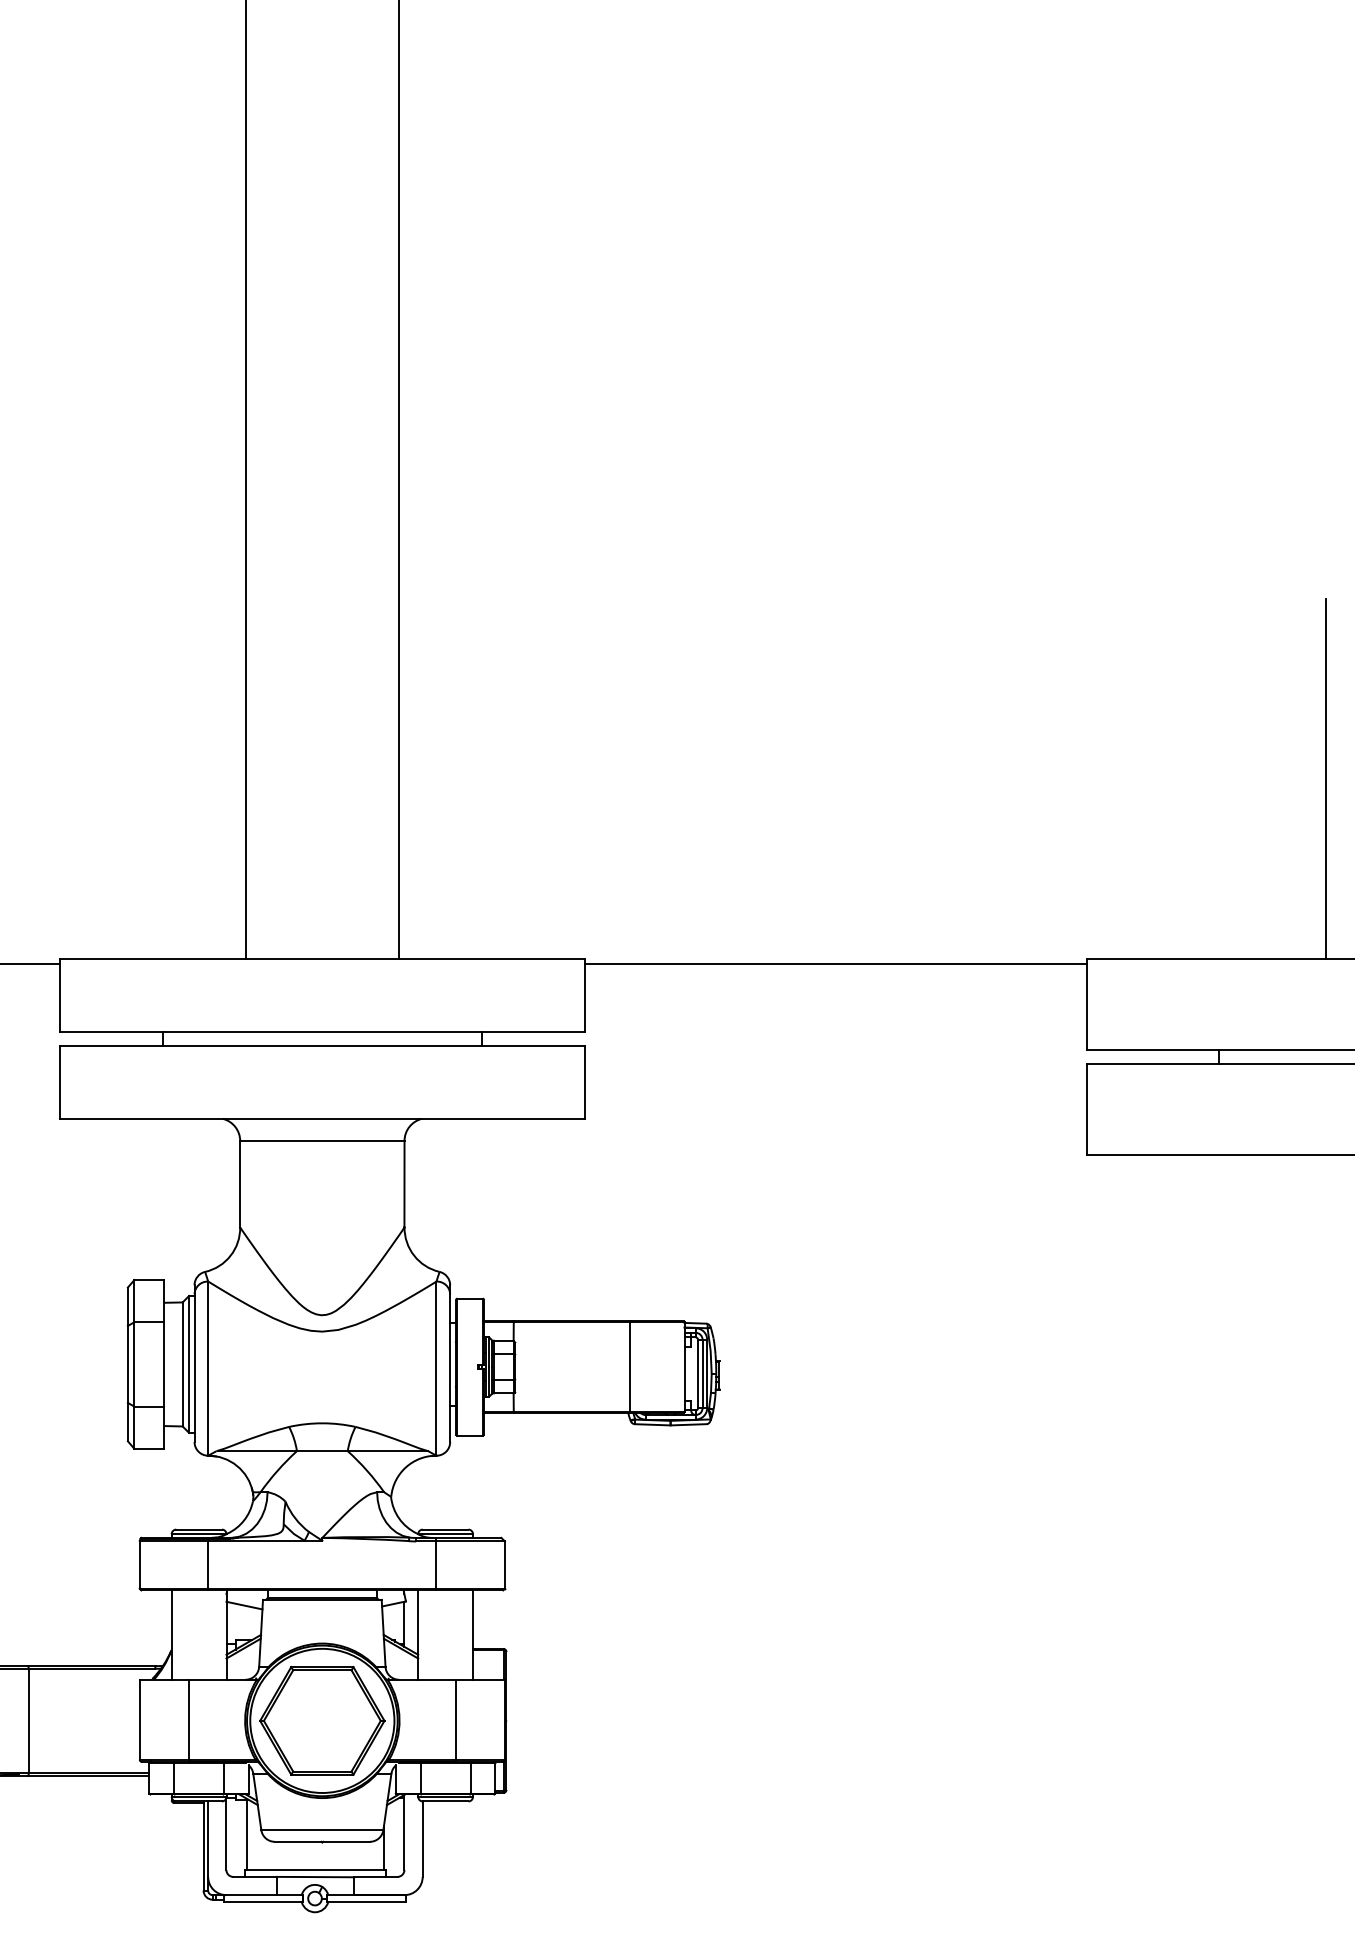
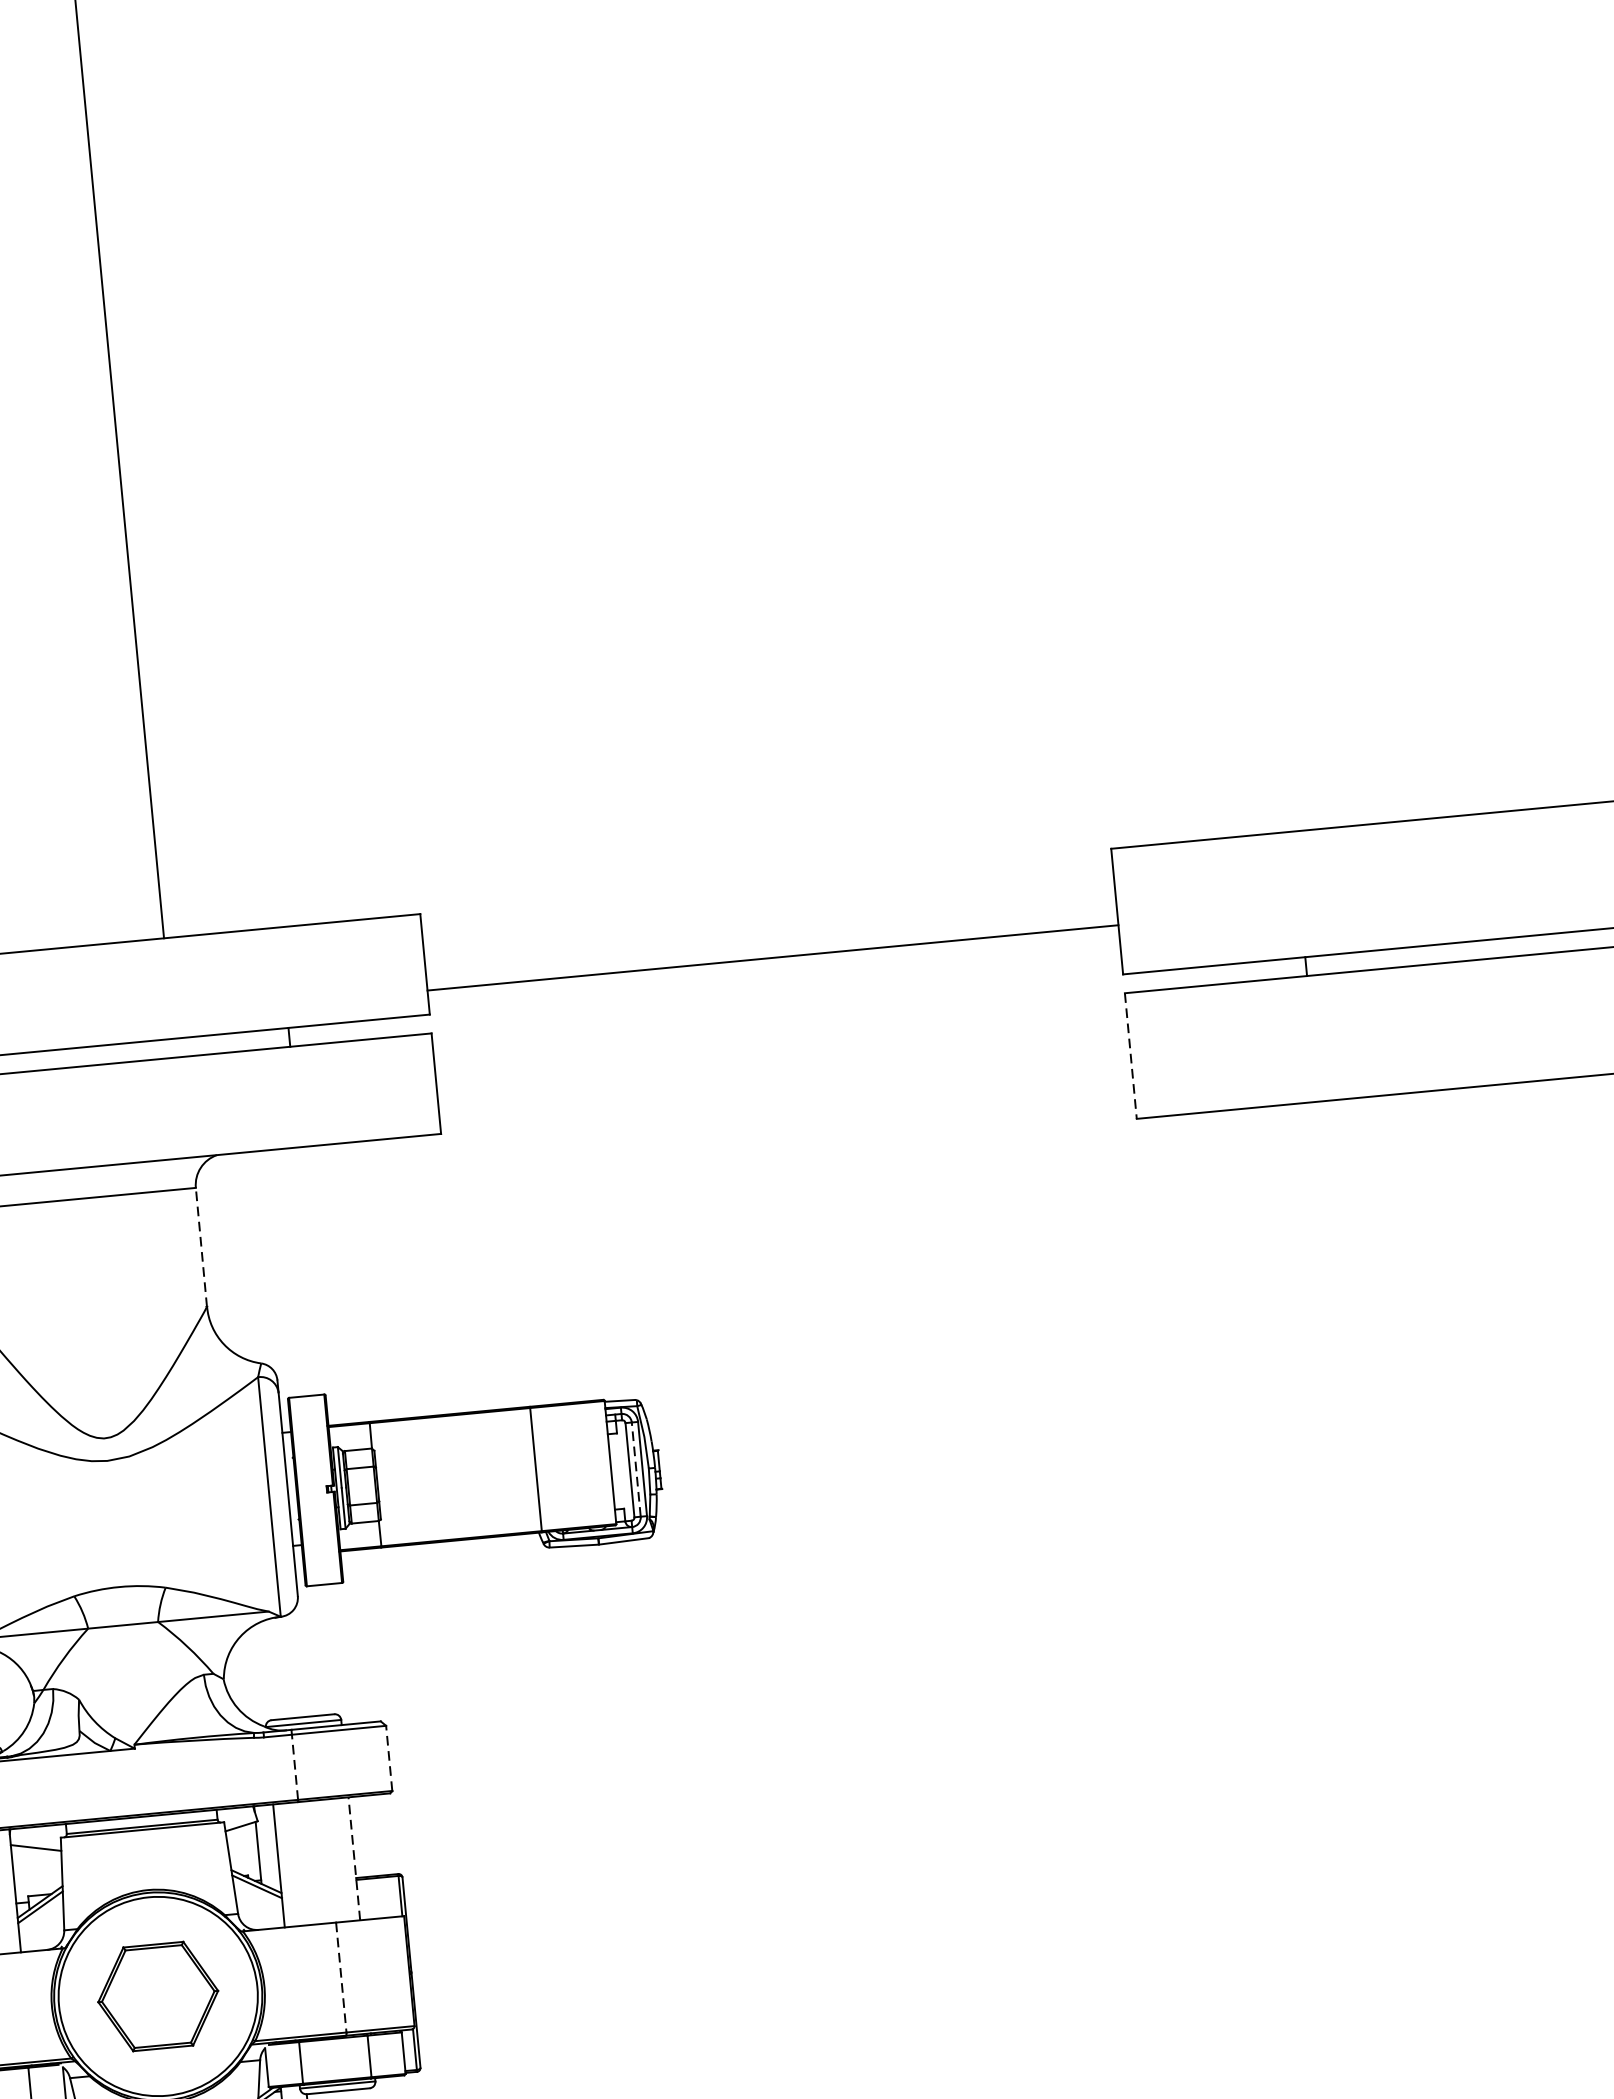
line: (1325, 779) -> (1416, 570), removed
line: (835, 963) -> (772, 957), moved
line: (1086, 1109) -> (1130, 1055), solid -> dashed
line: (404, 1183) -> (201, 1246), solid -> dashed
line: (702, 1373) -> (636, 1469), solid -> dashed
line: (436, 1565) -> (295, 1767), solid -> dashed
line: (504, 1565) -> (388, 1758), solid -> dashed
line: (473, 1635) -> (355, 1859), solid -> dashed
line: (455, 1719) -> (341, 1977), solid -> dashed
part: (322, 1720) -> (158, 1995), size x0.7

